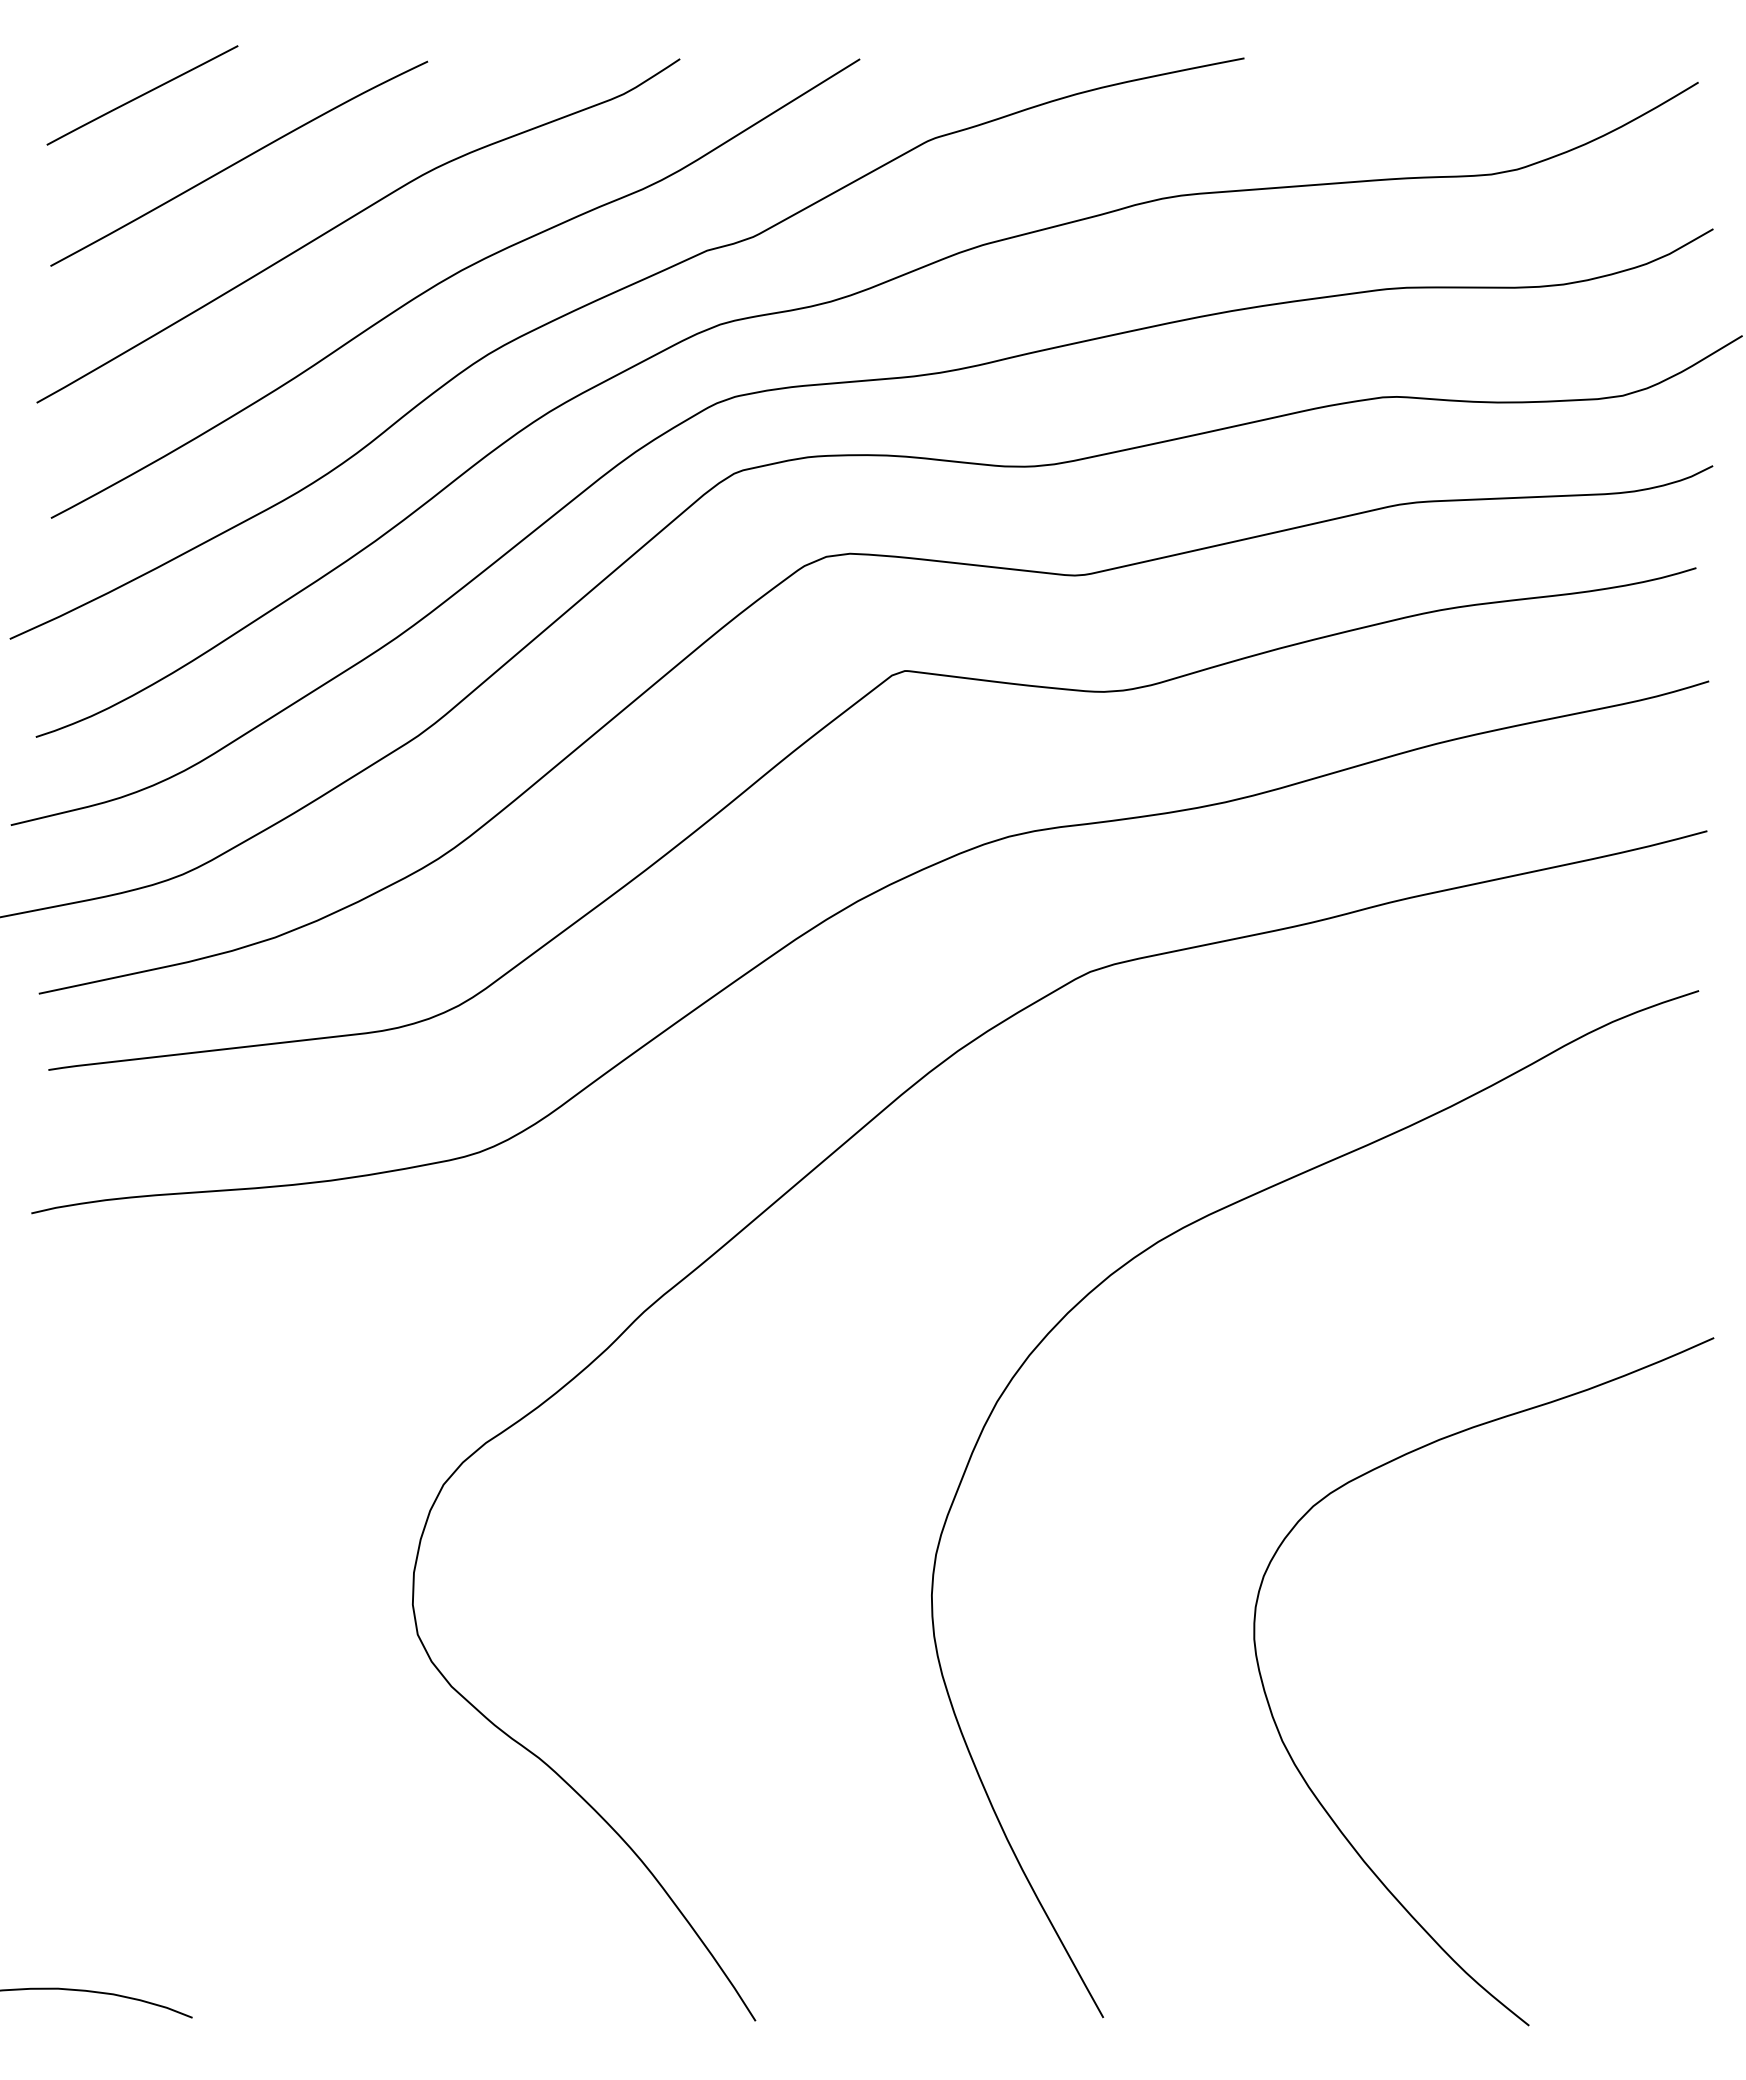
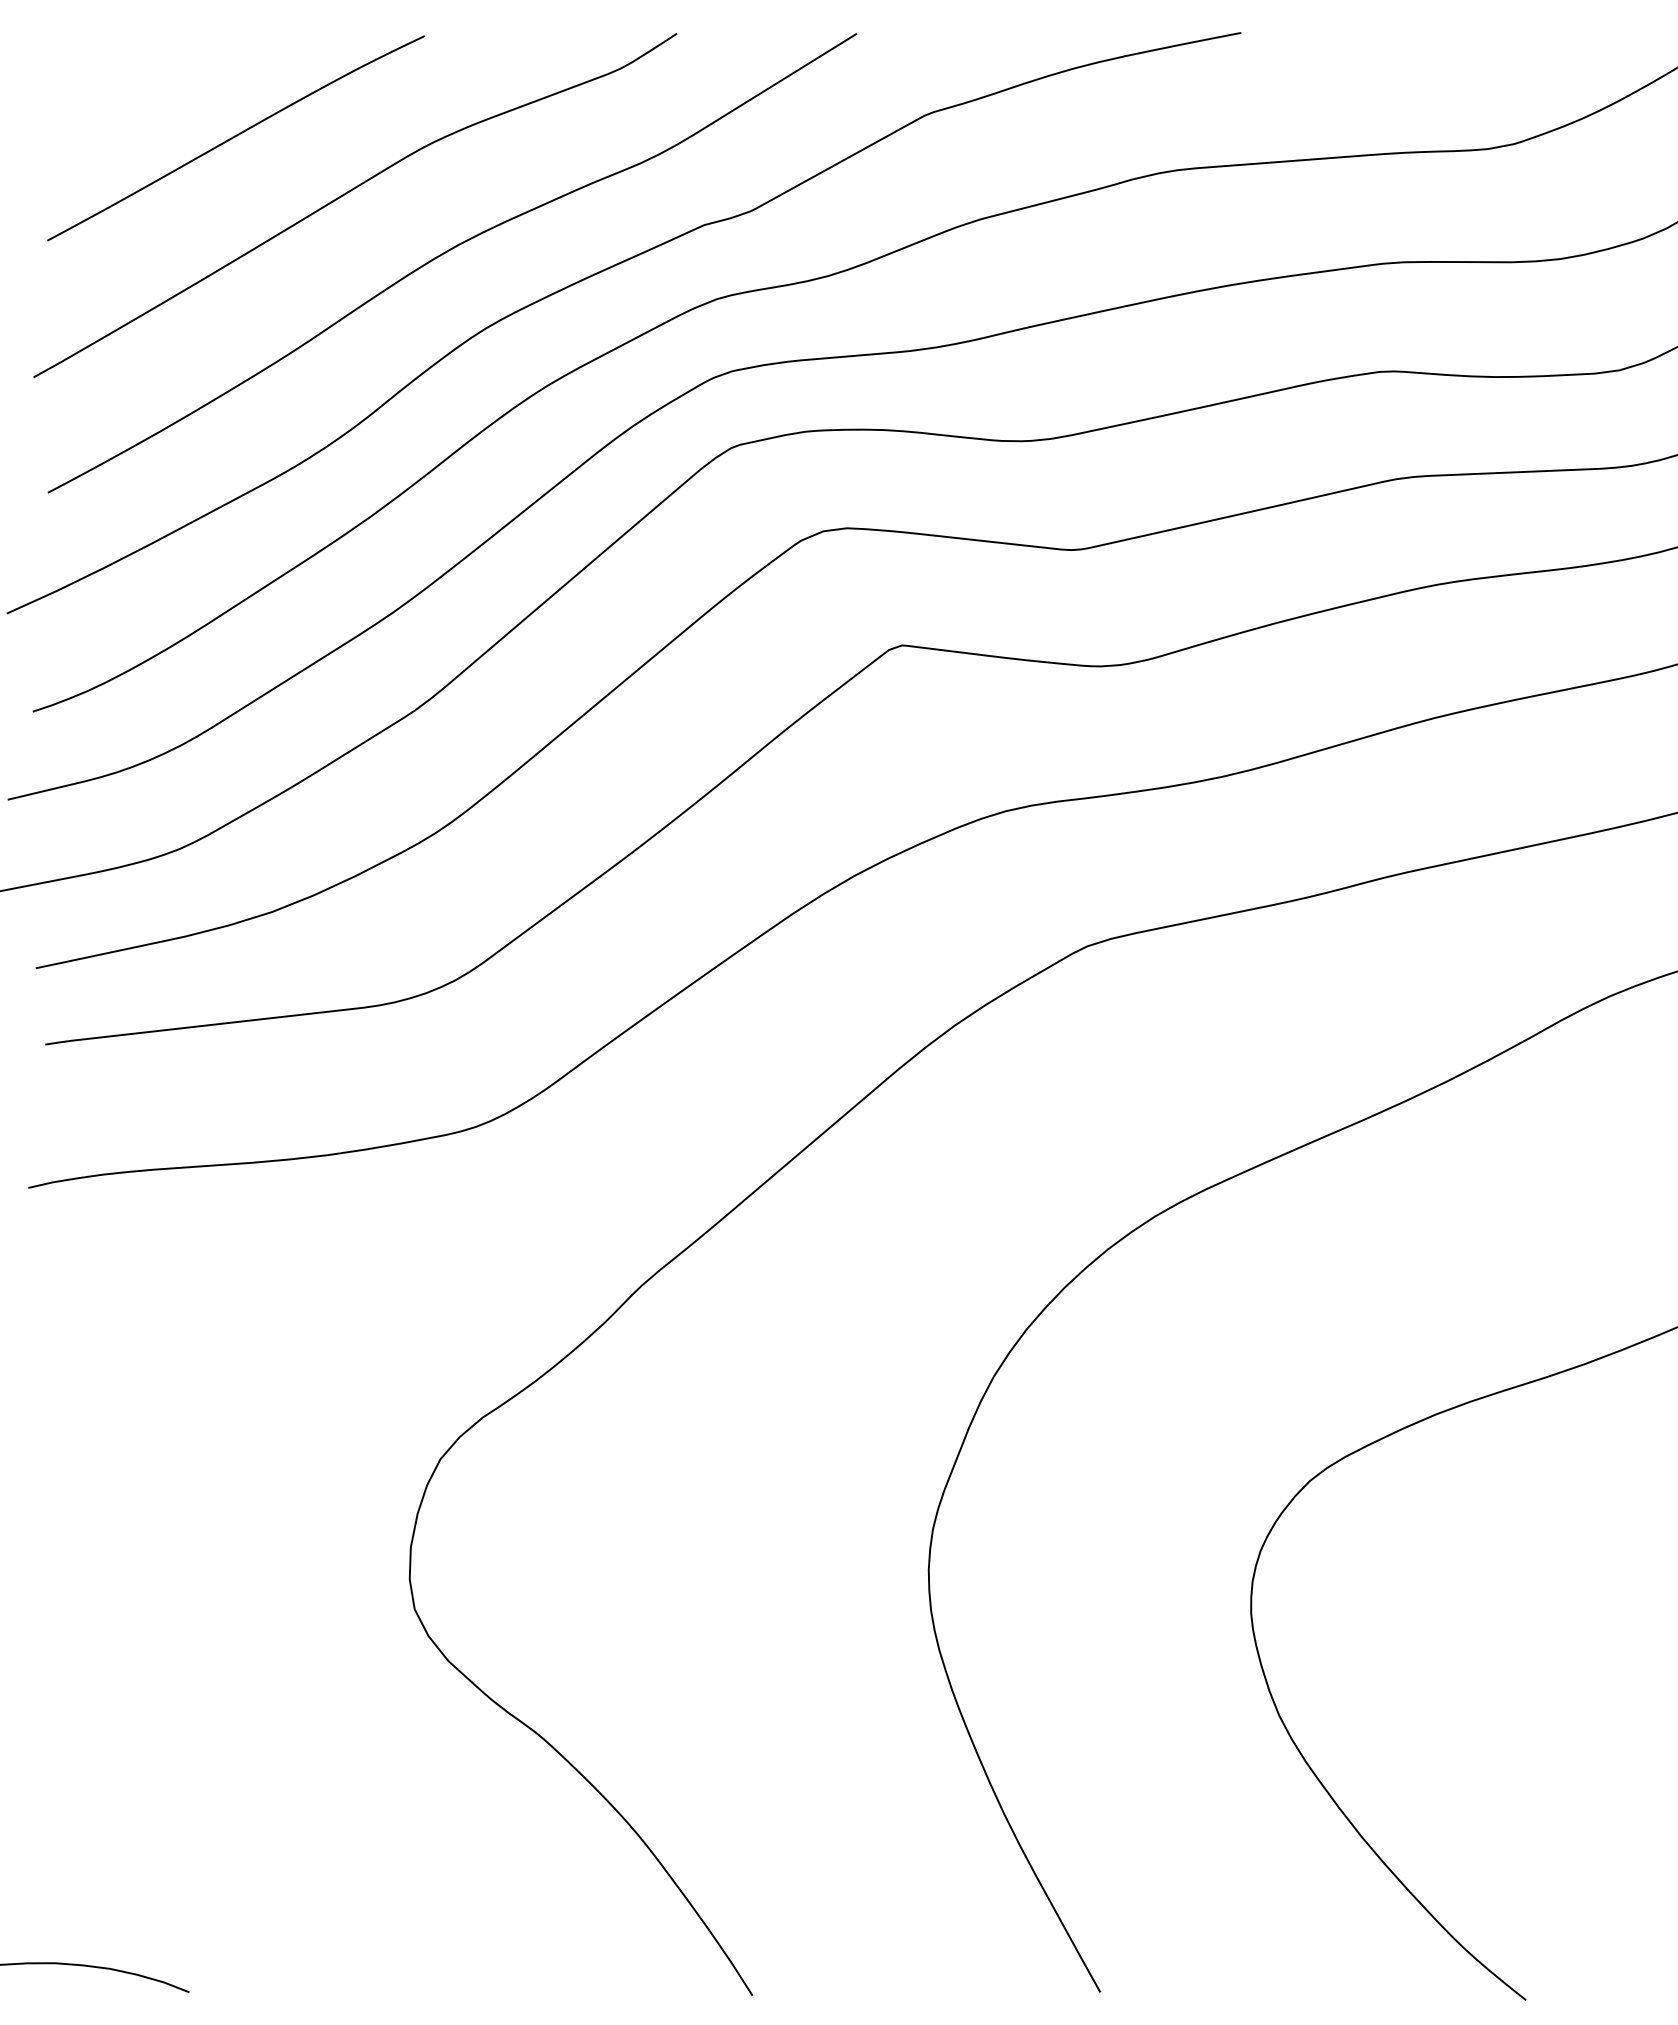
line: (142, 95) -> (139, 70), removed

